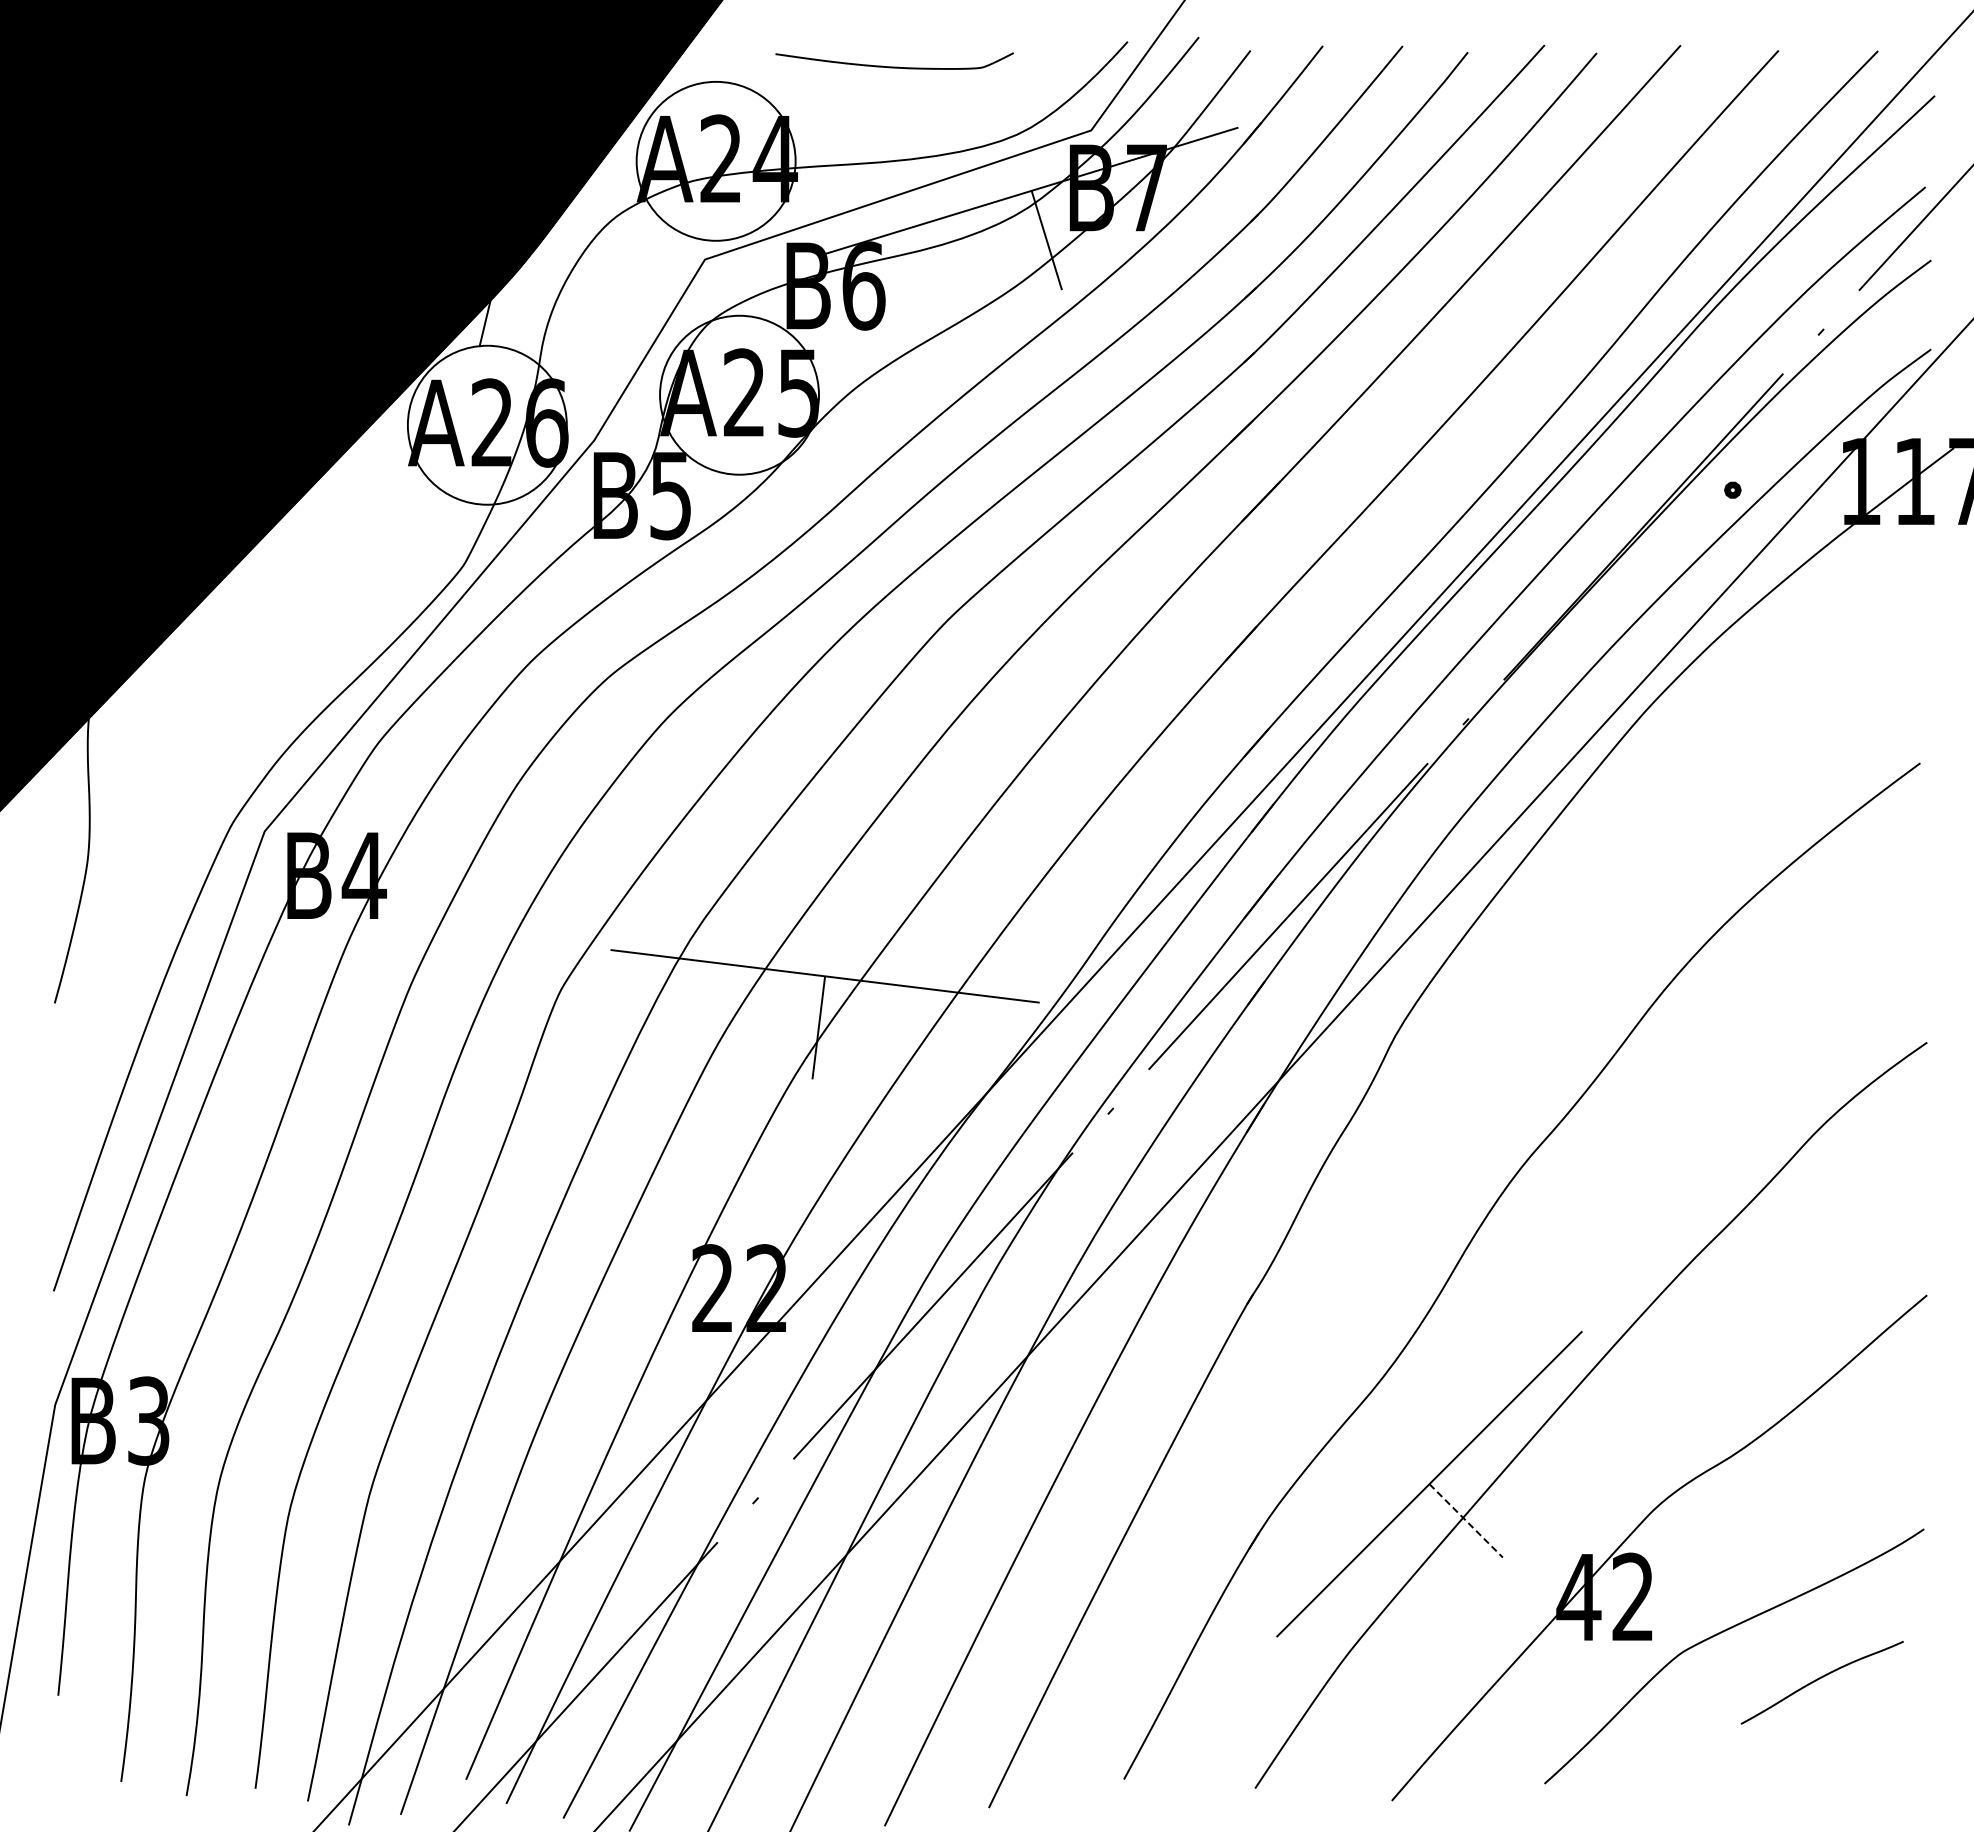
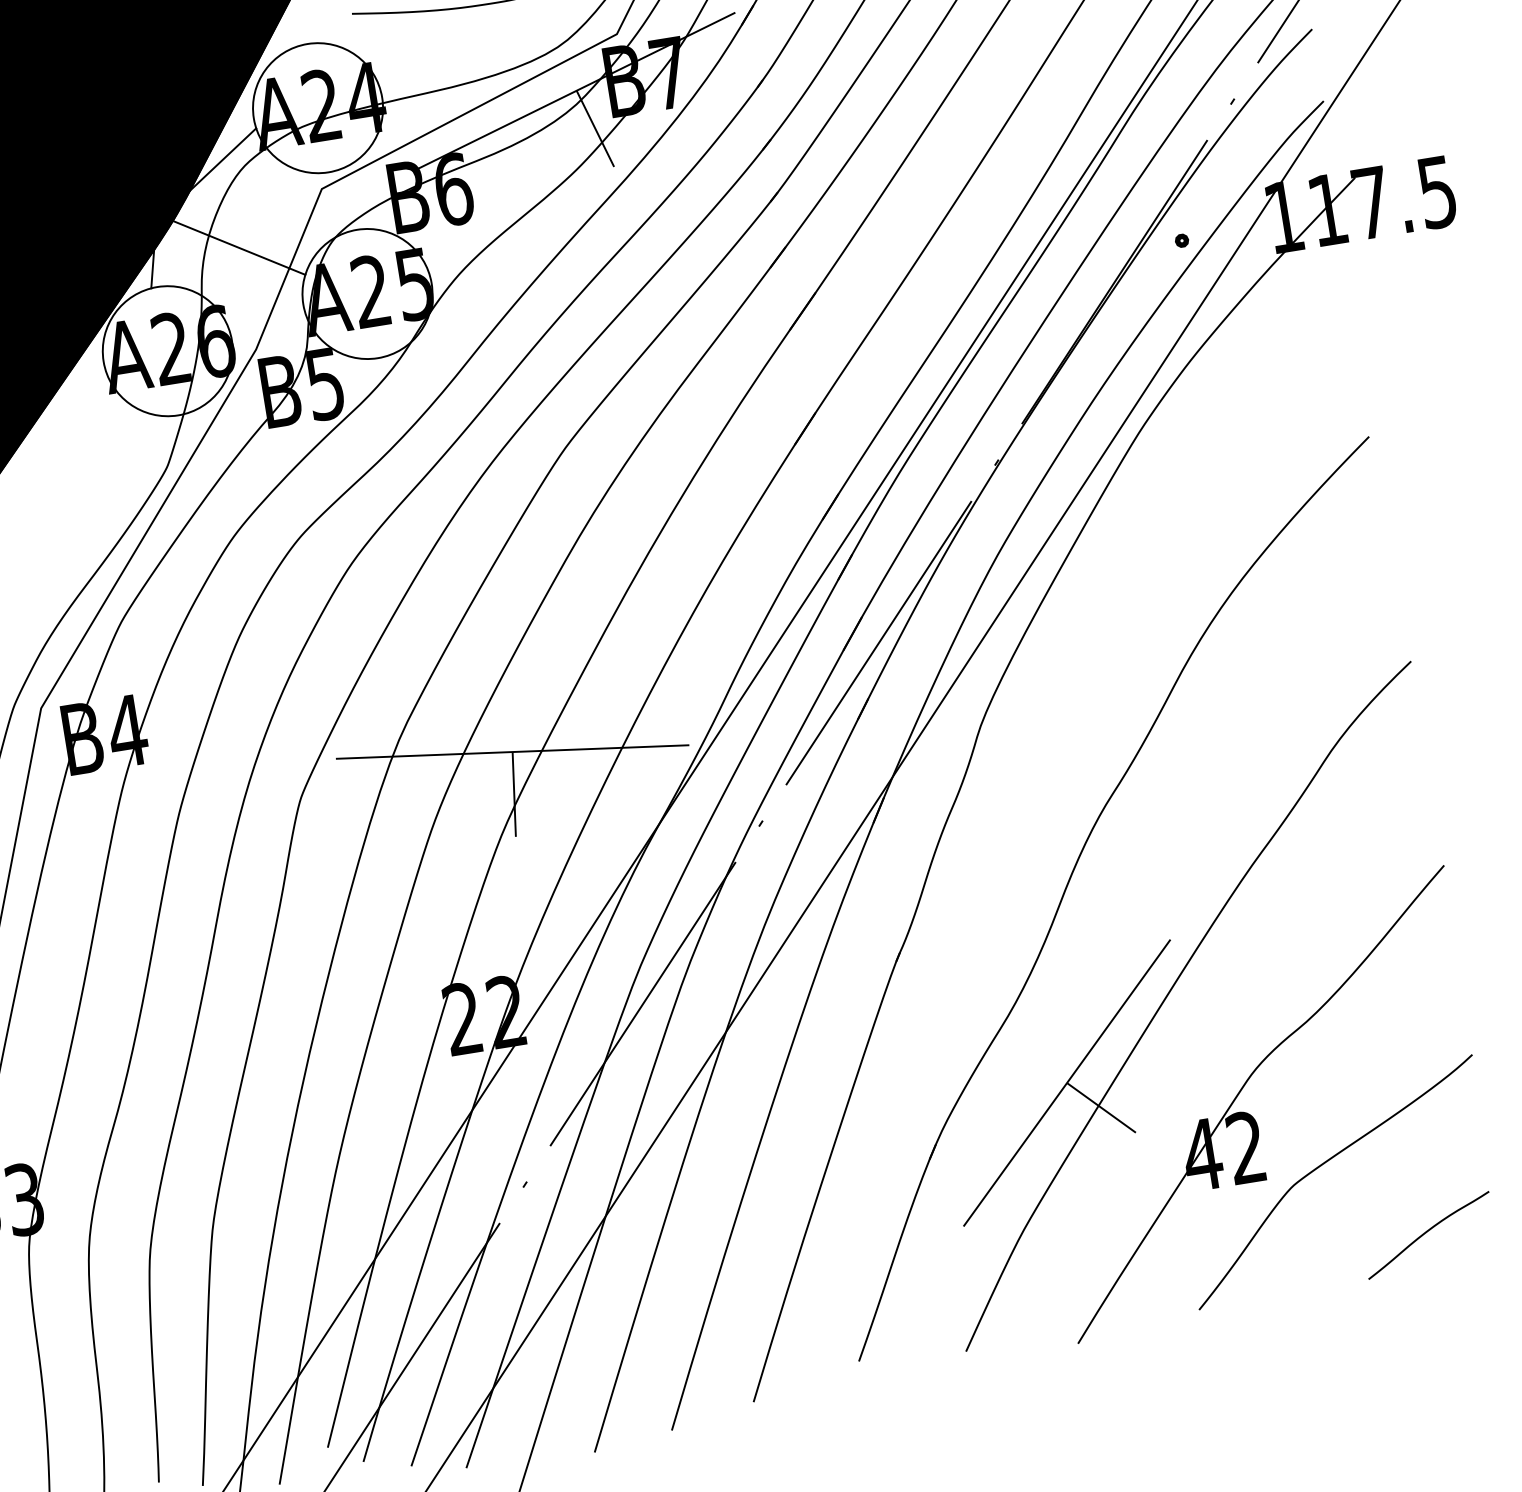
line: (591, 204) -> (223, 159), added
line: (593, 314) -> (239, 247), added
line: (1466, 1520) -> (1101, 1107), dashed -> solid
curve: (1819, 1679) -> (1426, 1233), moved

